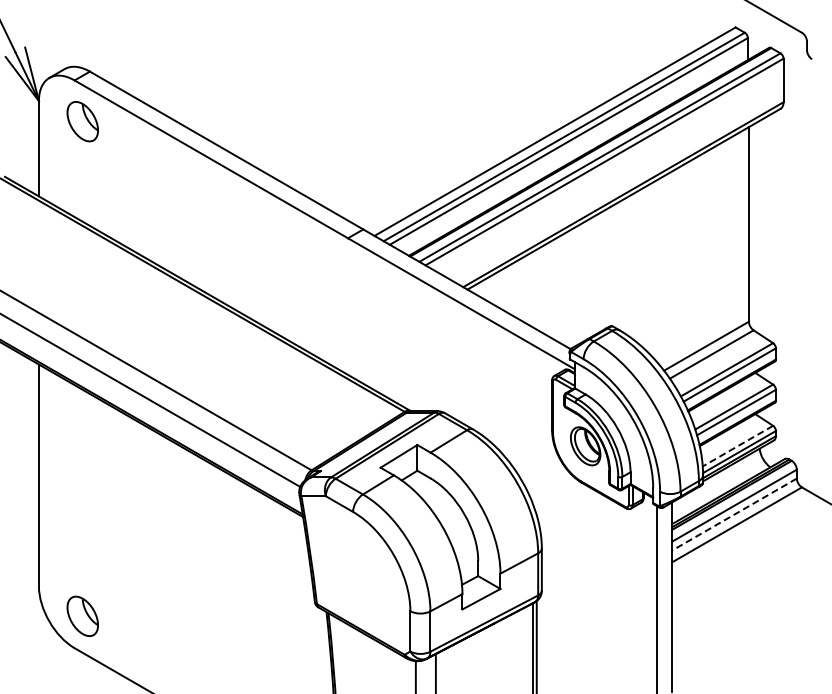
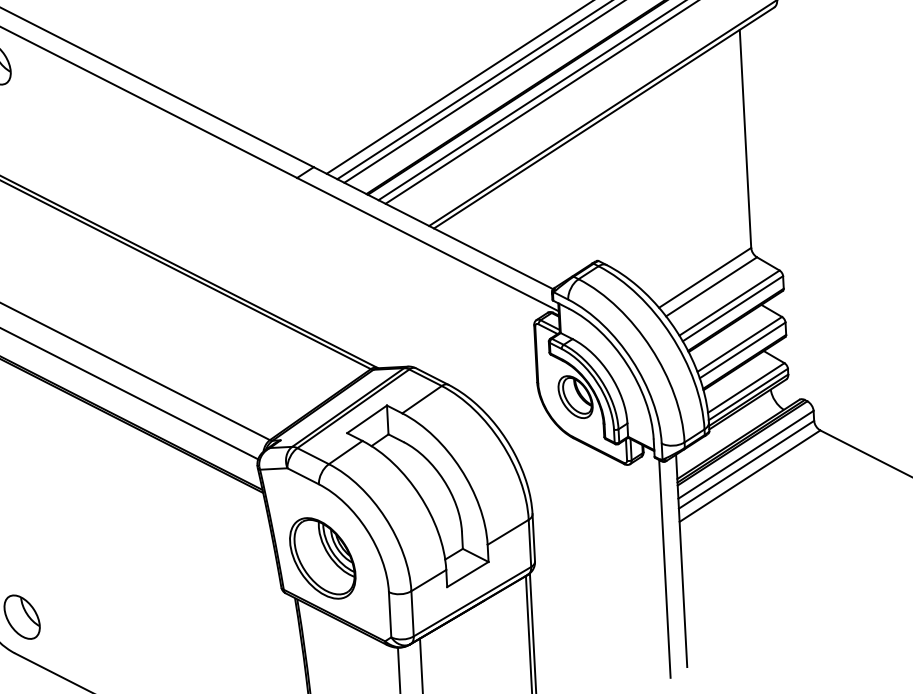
line: (737, 446) -> (745, 388), dashed -> solid
line: (734, 514) -> (746, 464), dashed -> solid
part: (353, 577) -> (323, 557), added

